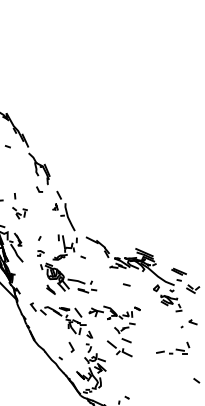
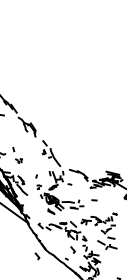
line: (39, 189) -> (30, 141), removed
part: (19, 213) -> (19, 161), size x0.6
line: (126, 284) -> (94, 200), moved
line: (21, 347) -> (37, 256), added

